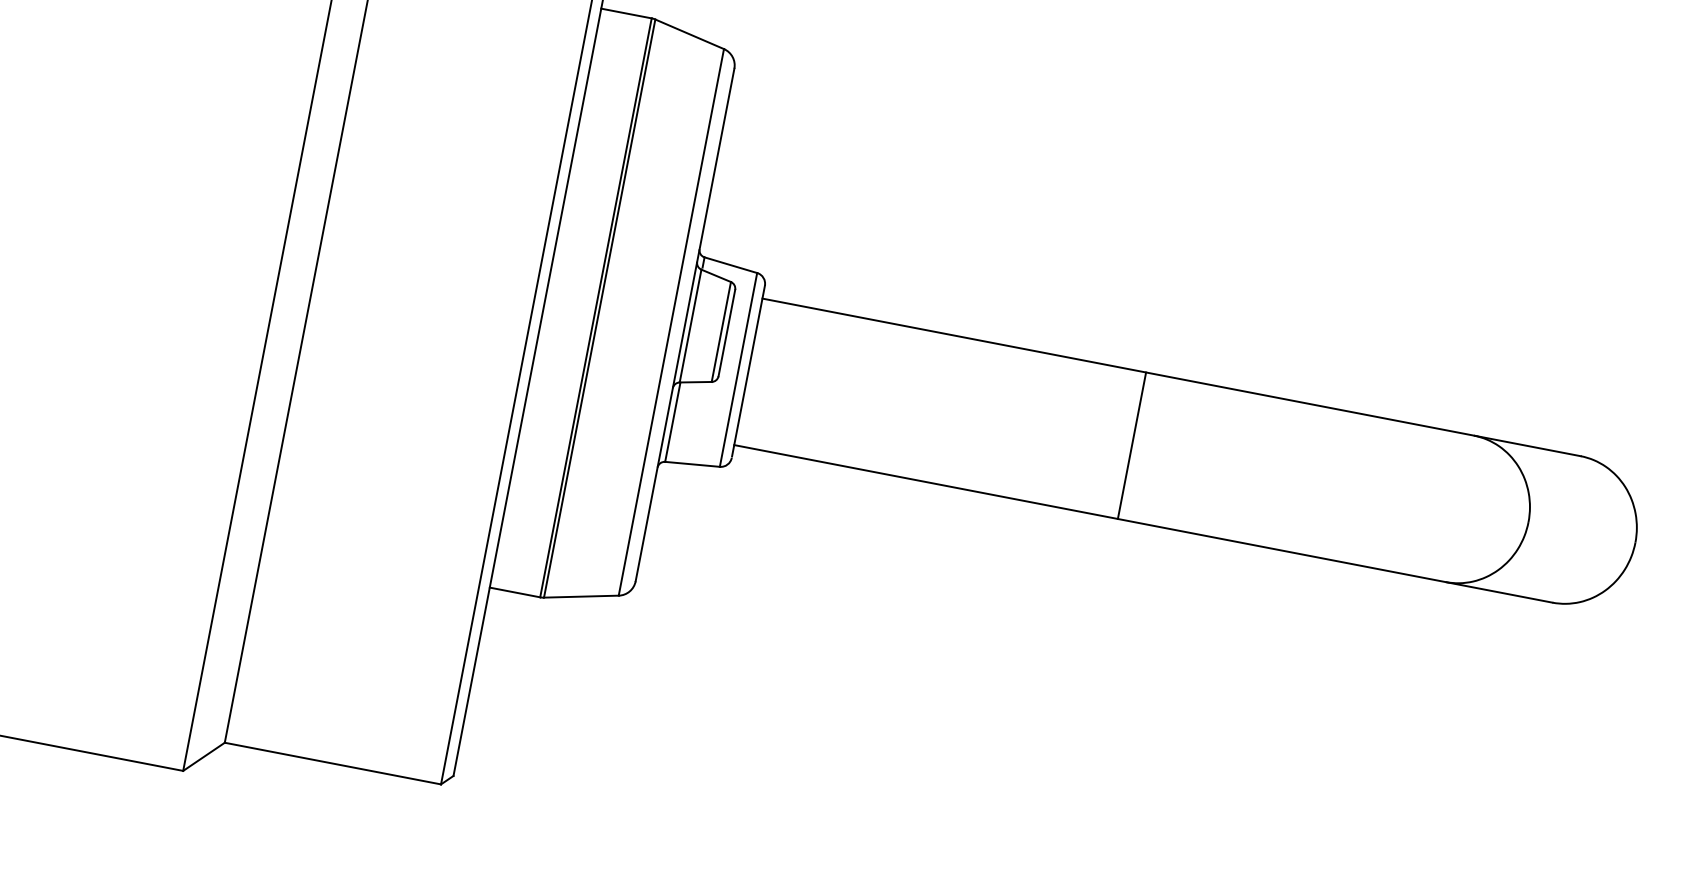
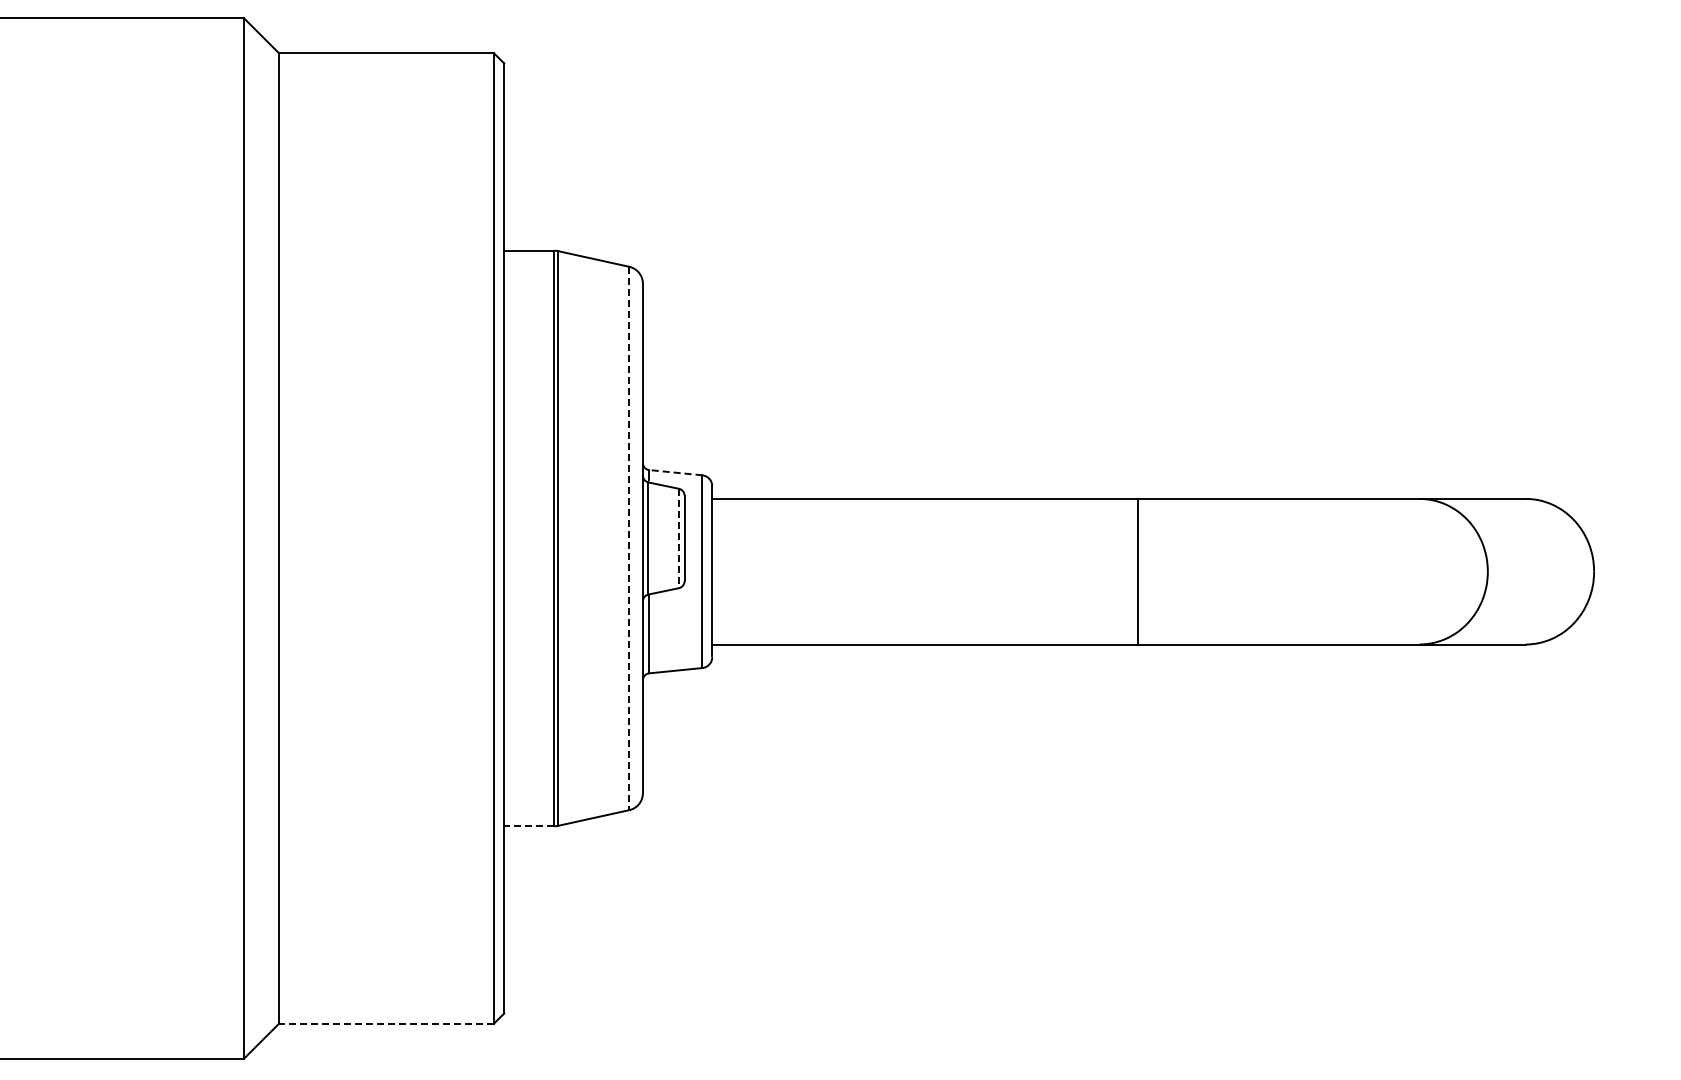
line: (730, 264) -> (675, 472), solid -> dashed
line: (671, 322) -> (629, 538), solid -> dashed
line: (721, 332) -> (679, 538), solid -> dashed
line: (1131, 445) -> (1137, 571), moved
line: (514, 592) -> (528, 826), solid -> dashed
line: (332, 763) -> (385, 1023), solid -> dashed

